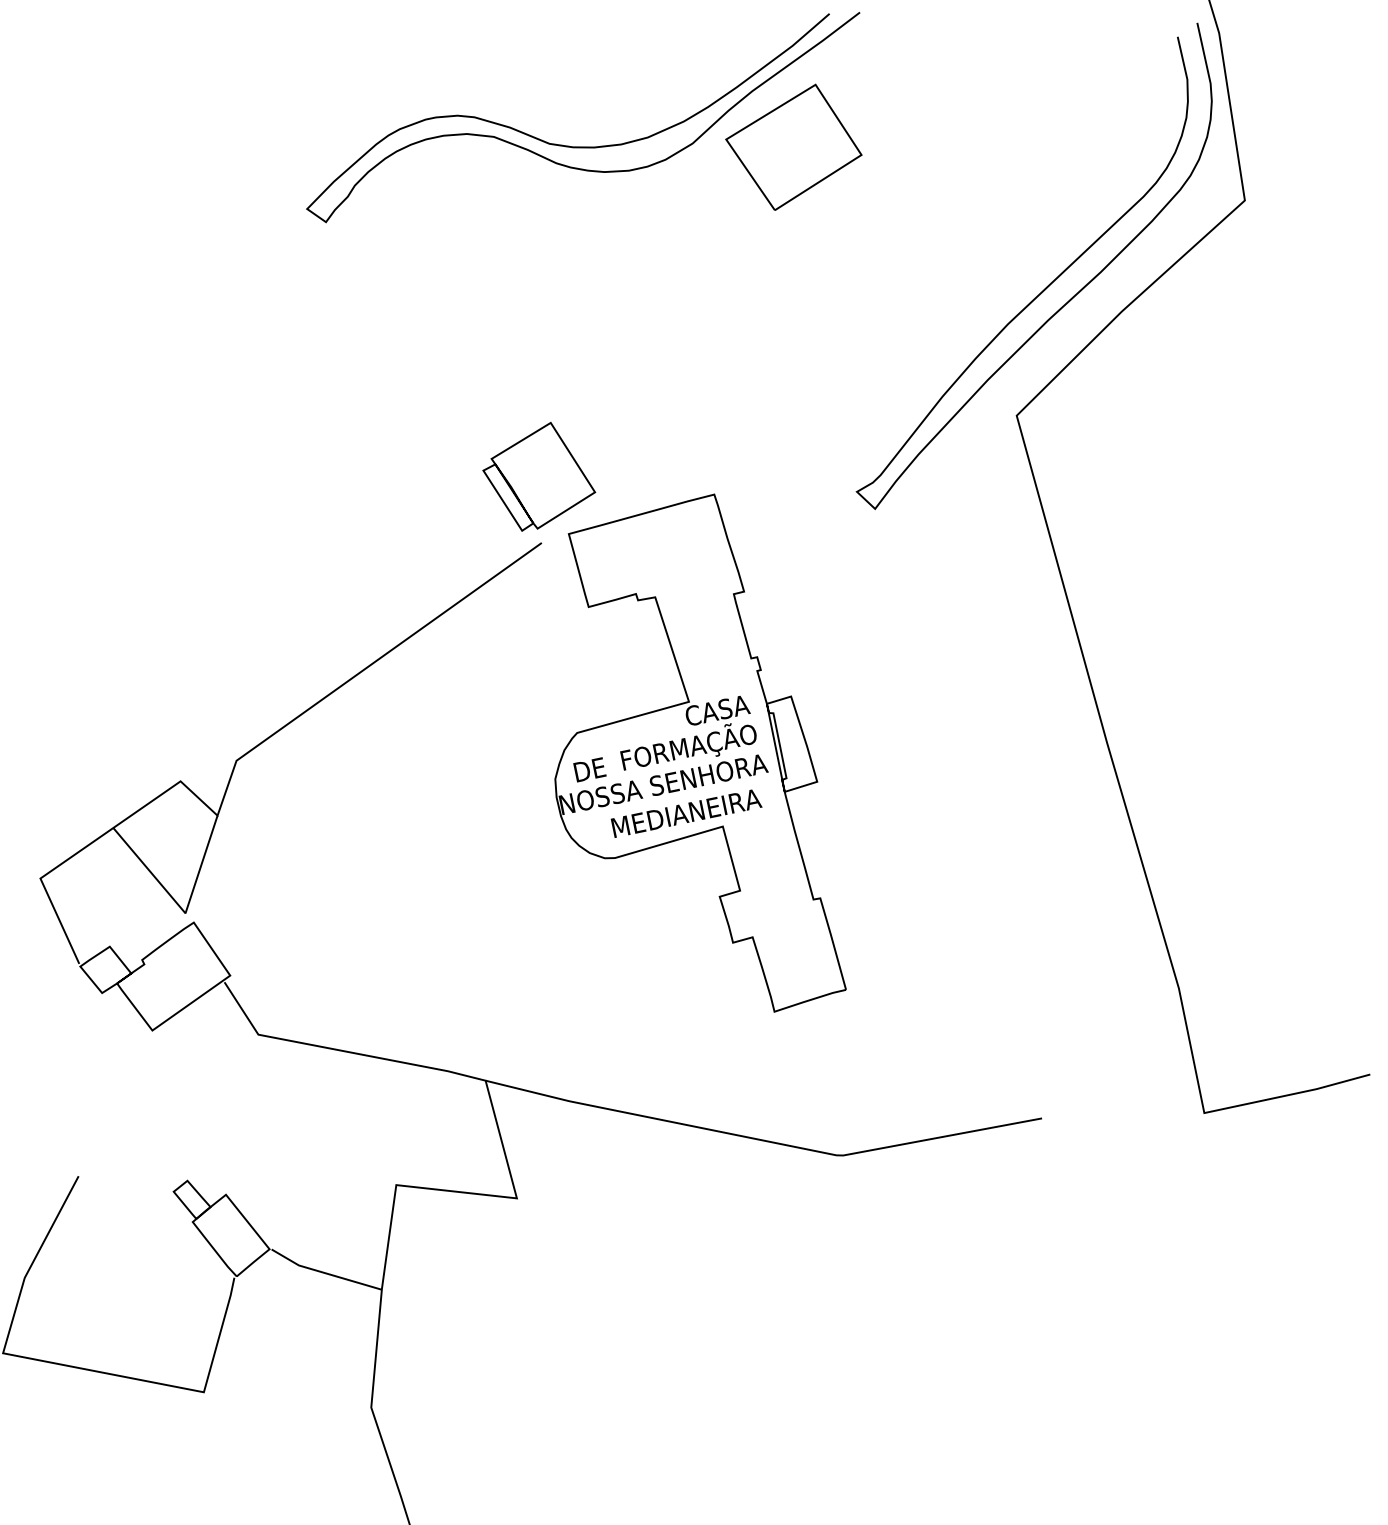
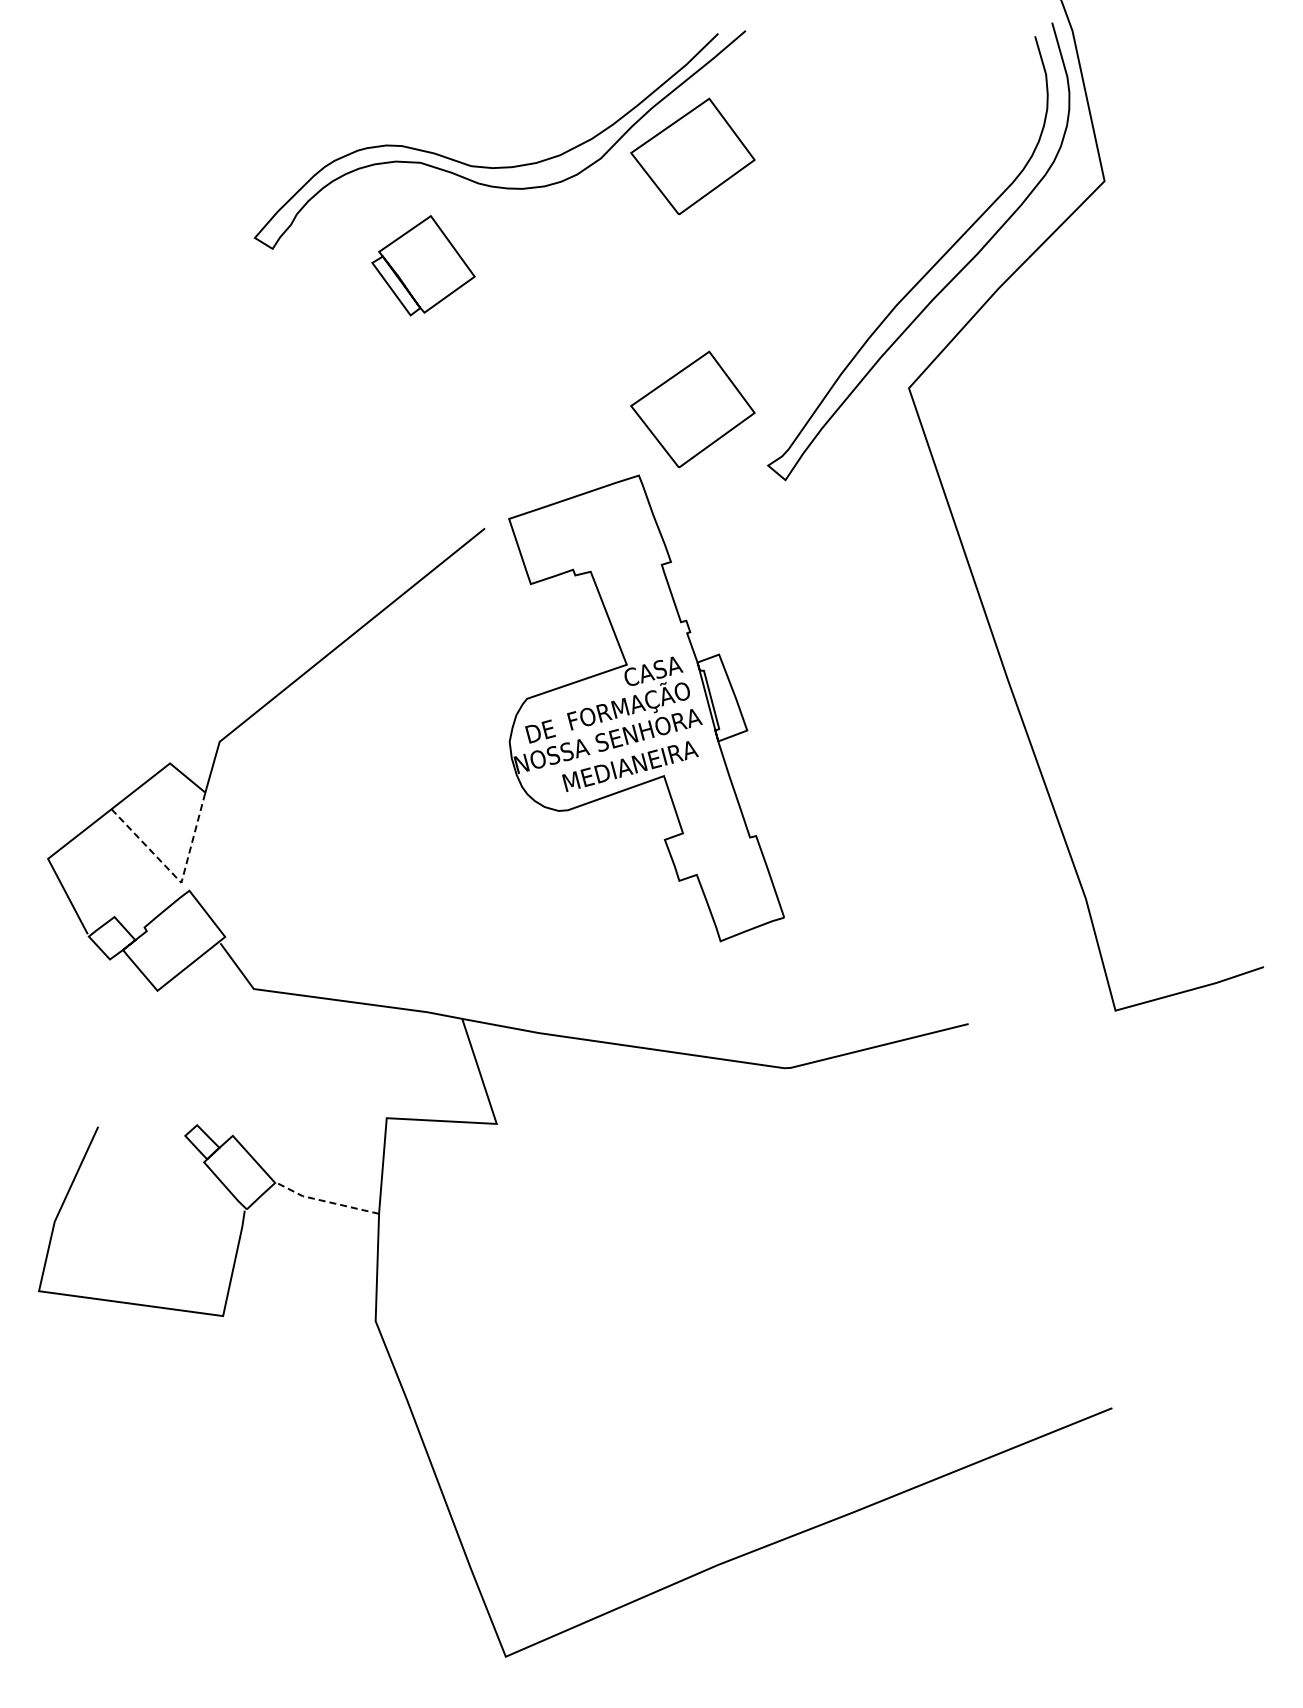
part: (777, 425) -> (692, 409), added
part: (539, 476) -> (423, 265), moved
line: (183, 910) -> (179, 880), solid -> dashed
line: (323, 1272) -> (325, 1201), solid -> dashed

